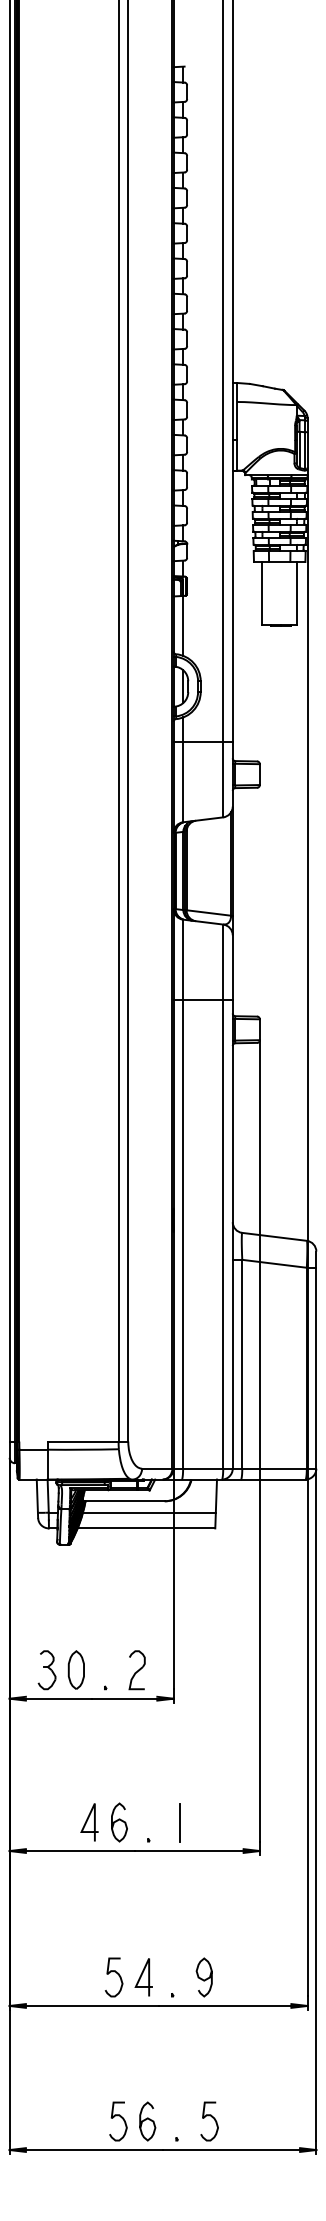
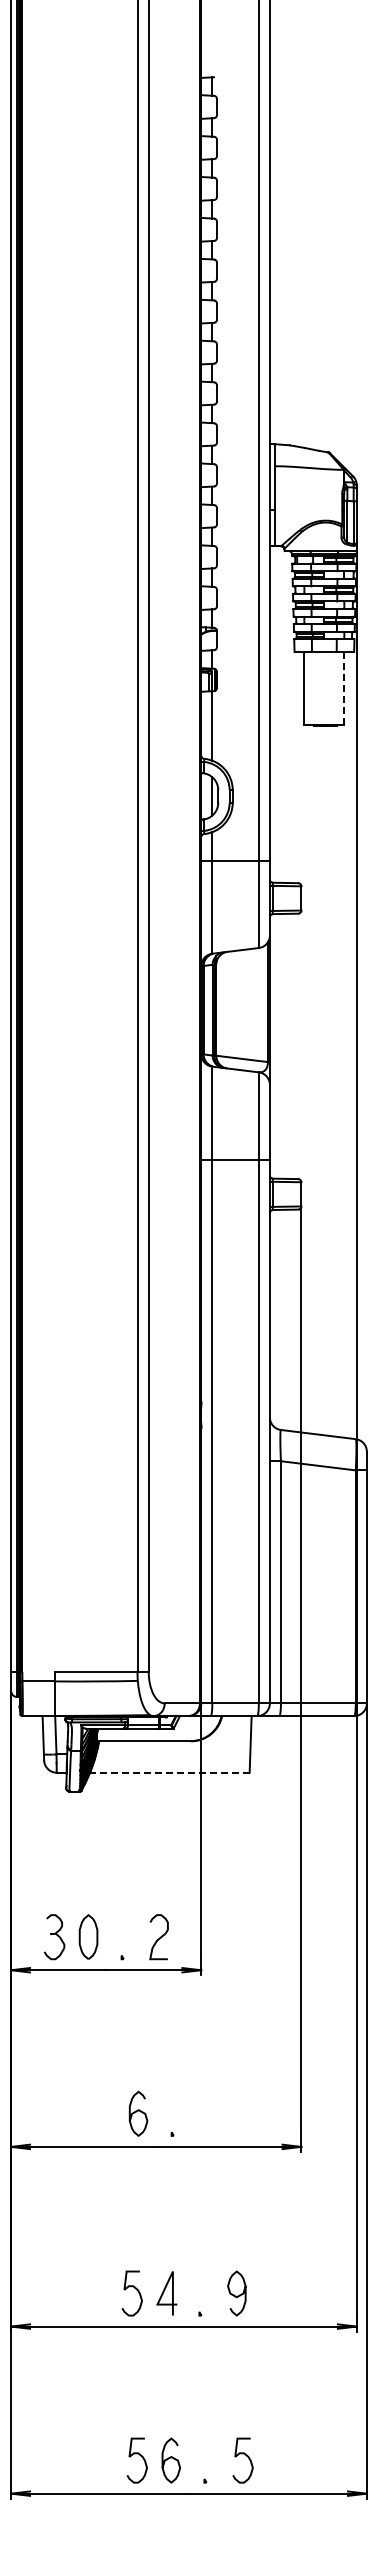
line: (297, 593) -> (344, 688), solid -> dashed
line: (149, 1512) -> (173, 1754), removed
line: (146, 1528) -> (169, 1772), solid -> dashed
line: (87, 1821) -> (101, 2112), removed
line: (180, 1822) -> (209, 2113), removed

